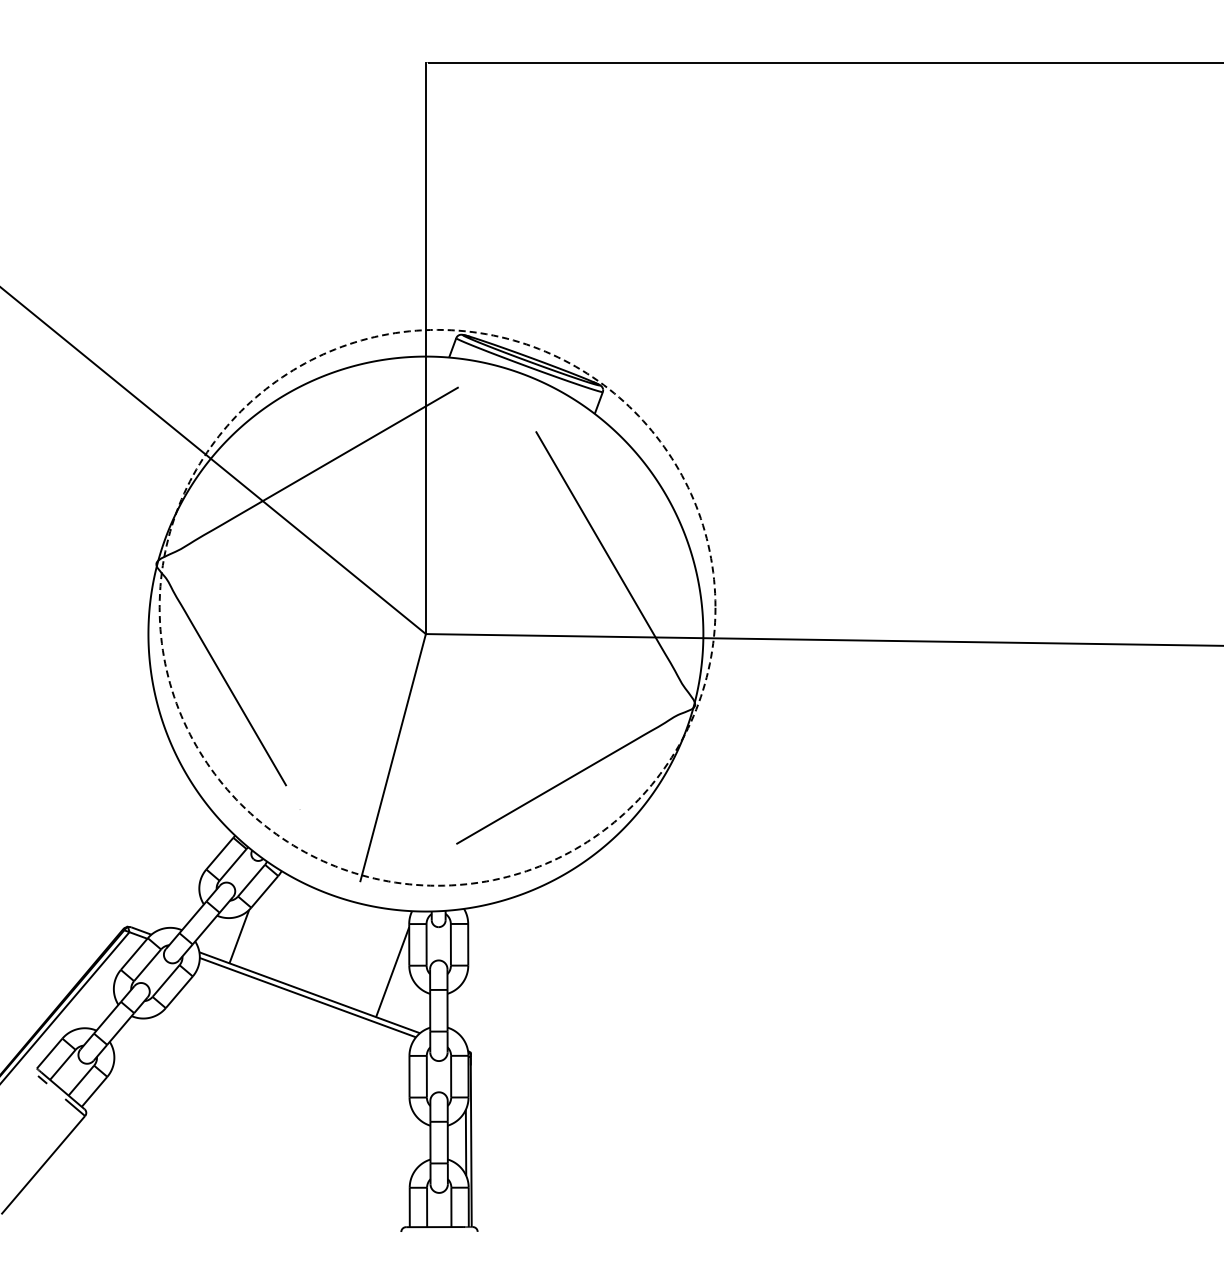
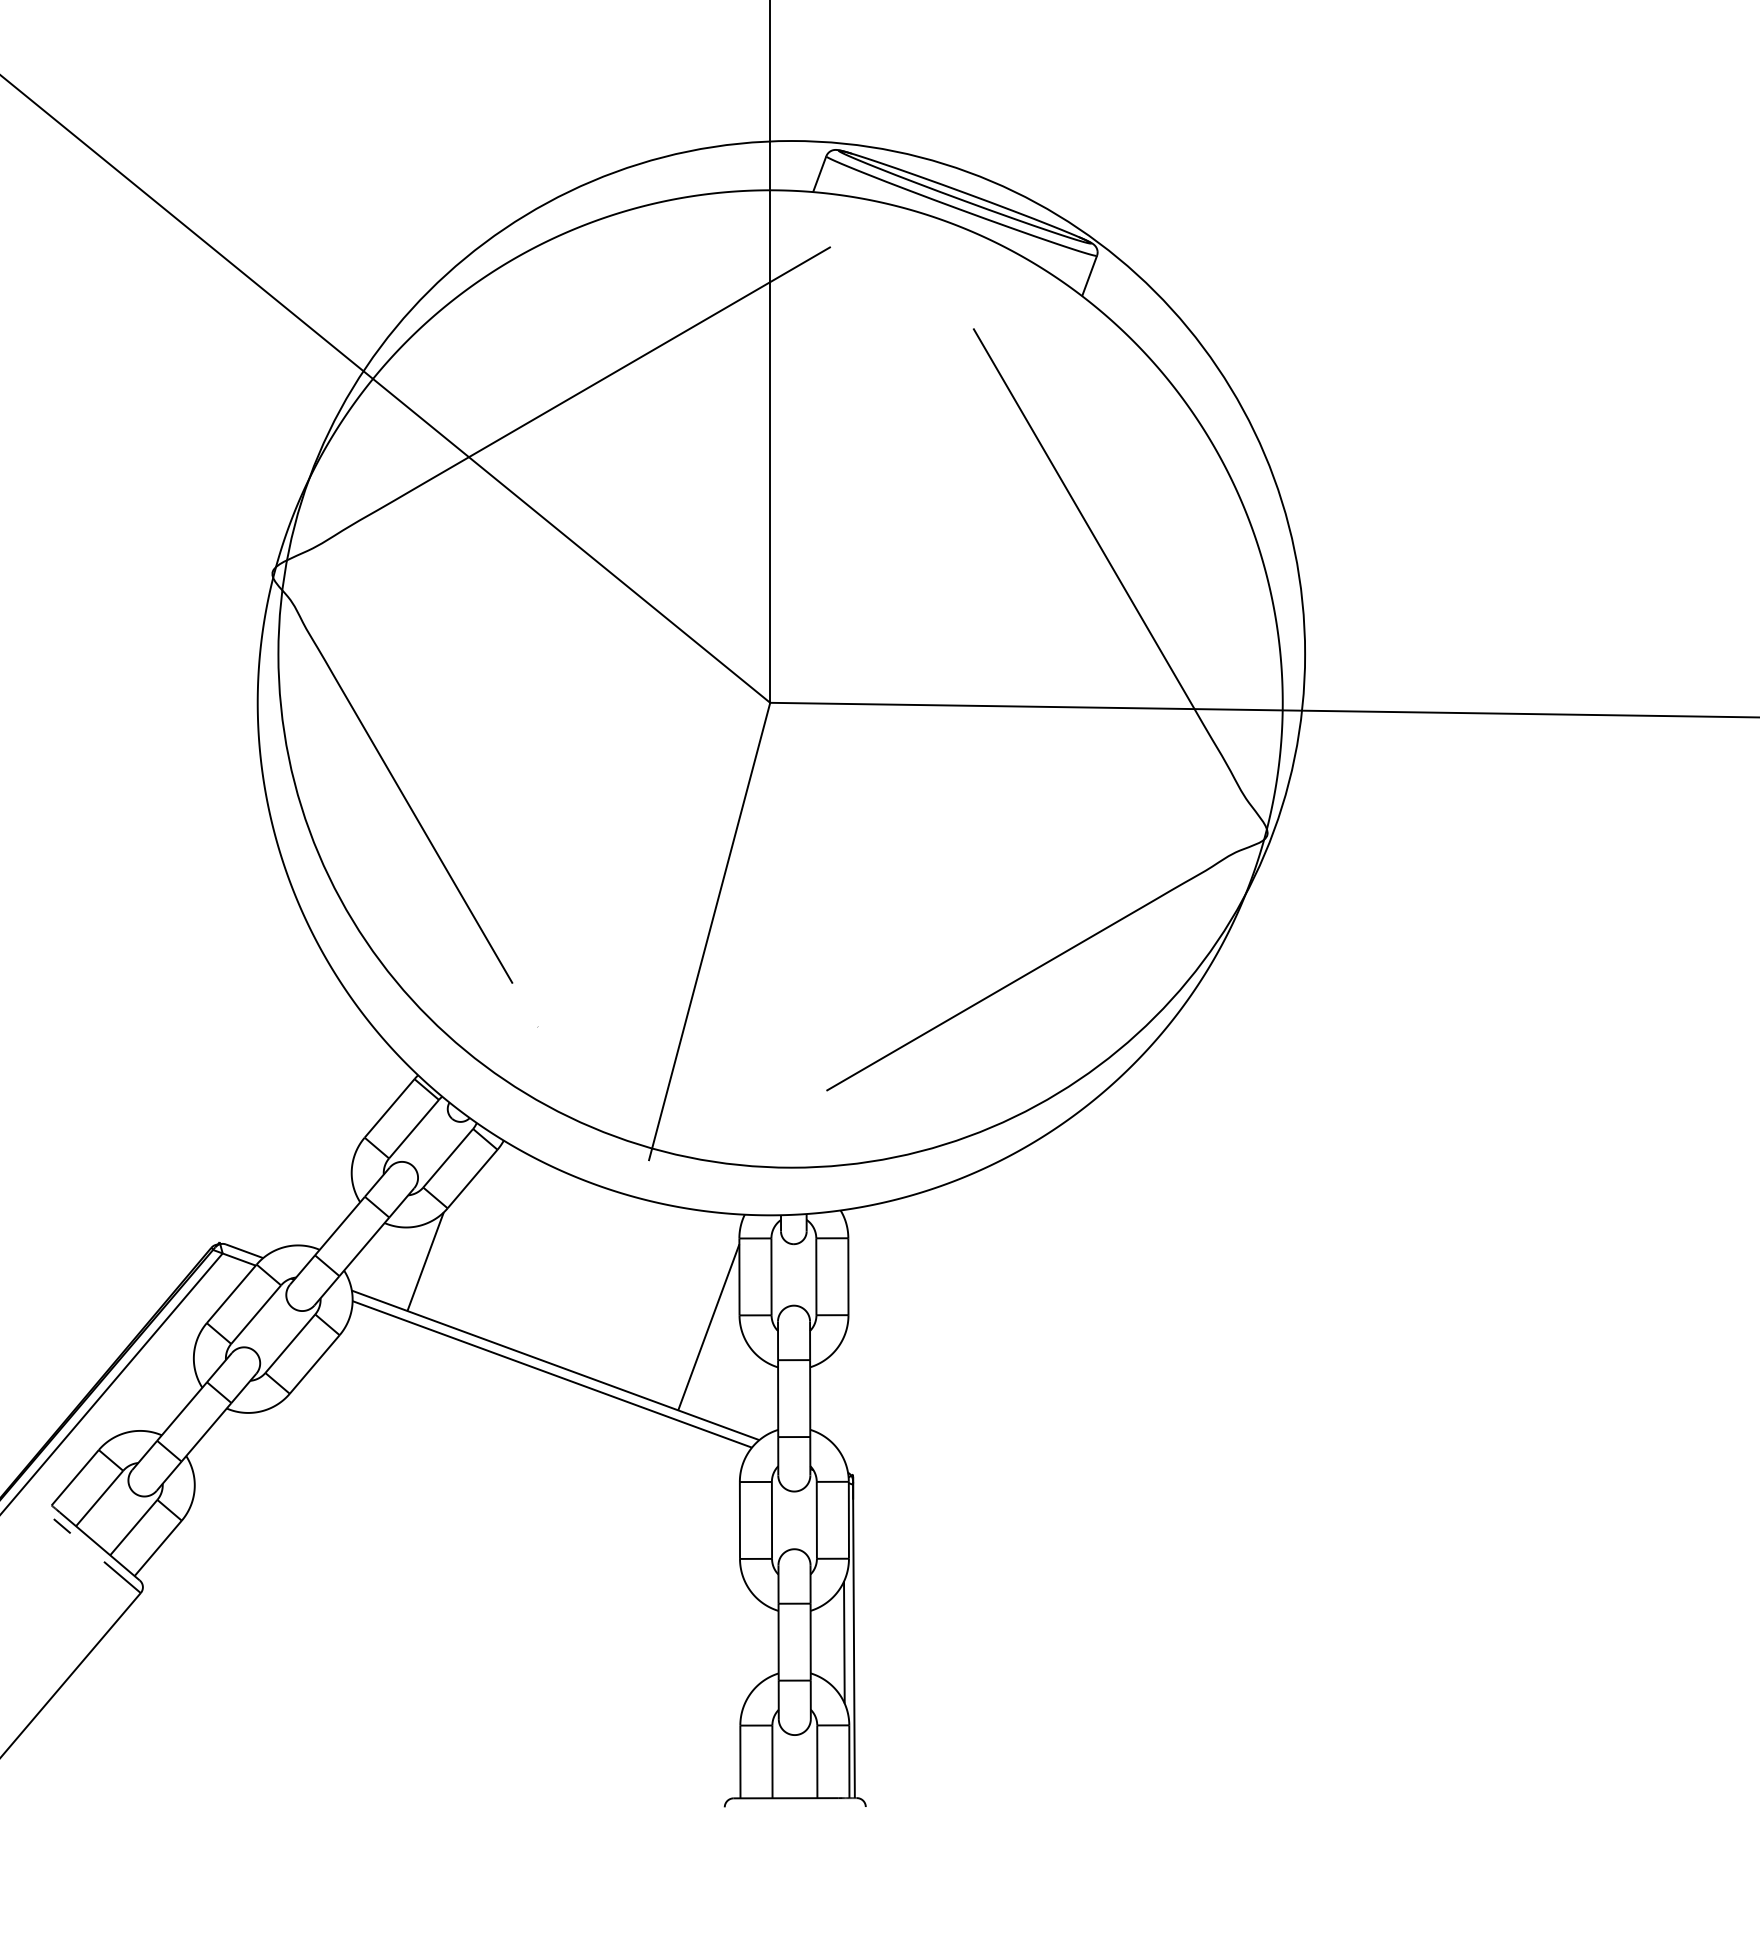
circle: (437, 607) -> (791, 653), dashed -> solid

